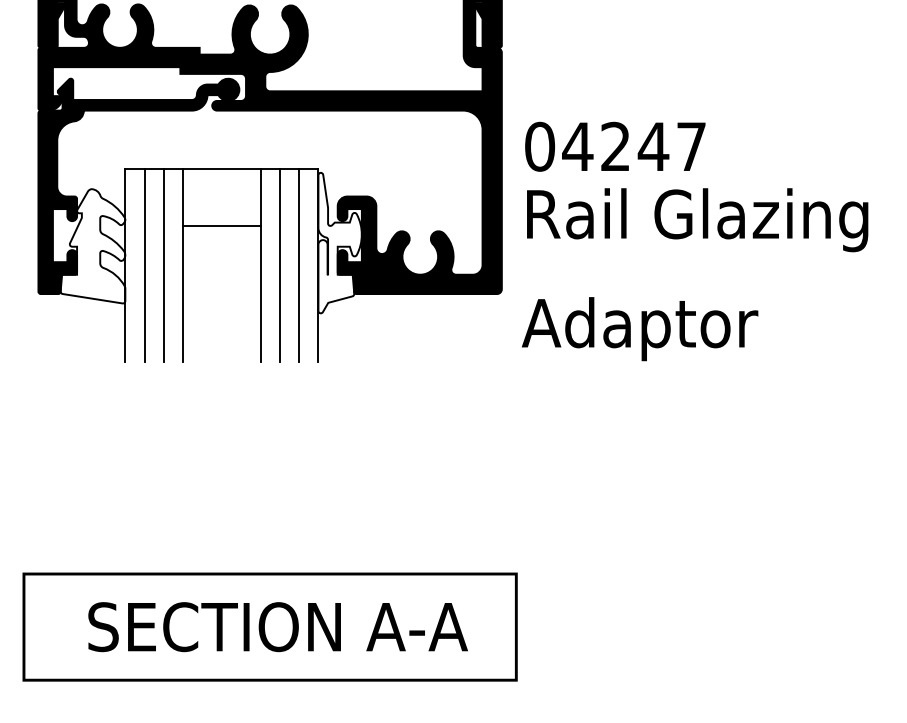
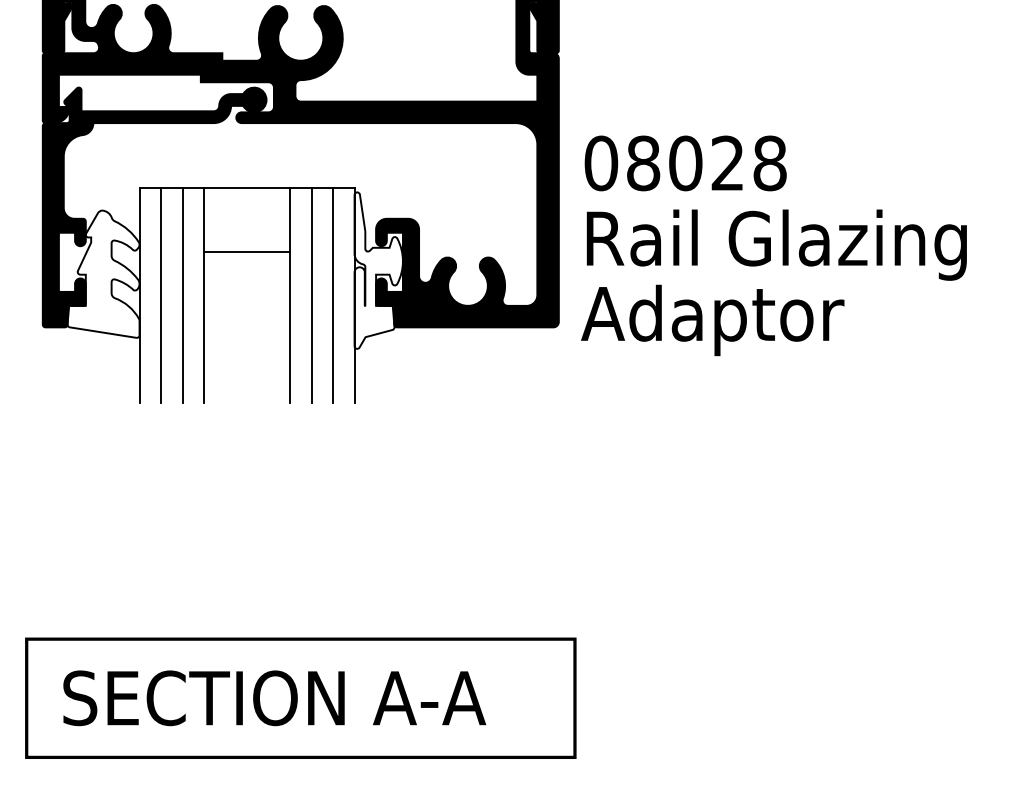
text: (633, 146) -> (705, 163), 04247 -> 08028
text: (639, 329) -> (712, 320), moved
text: (277, 627) -> (274, 698), moved

